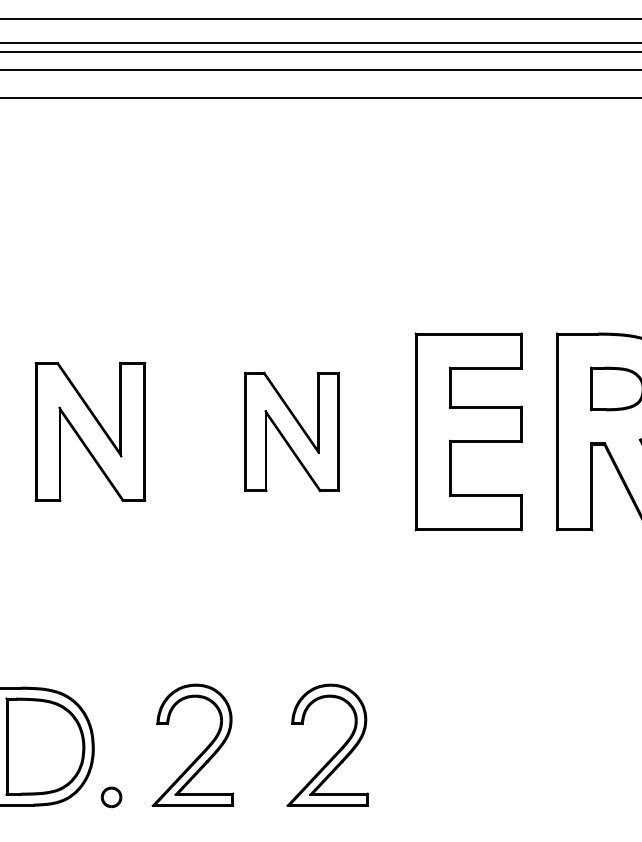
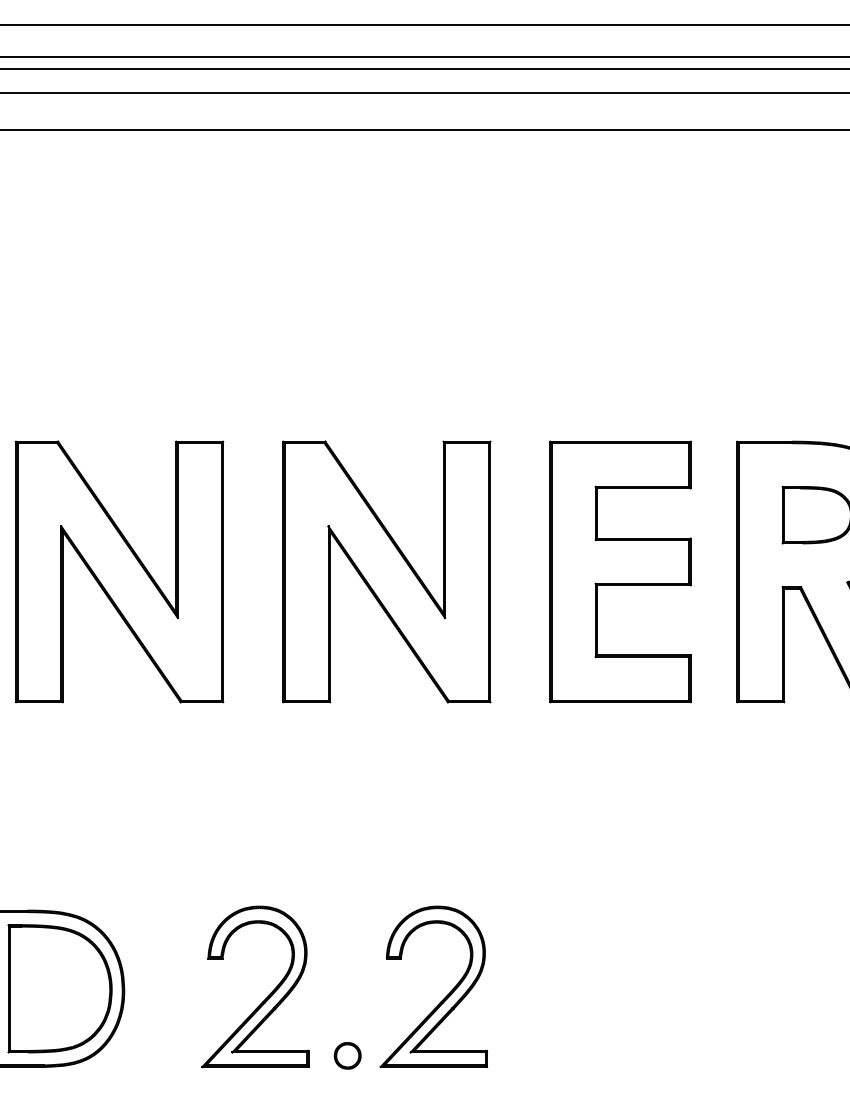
part: (90, 431) -> (119, 571), size x1.43
part: (291, 431) -> (386, 571), size x1.67
part: (111, 797) -> (347, 1055), moved

